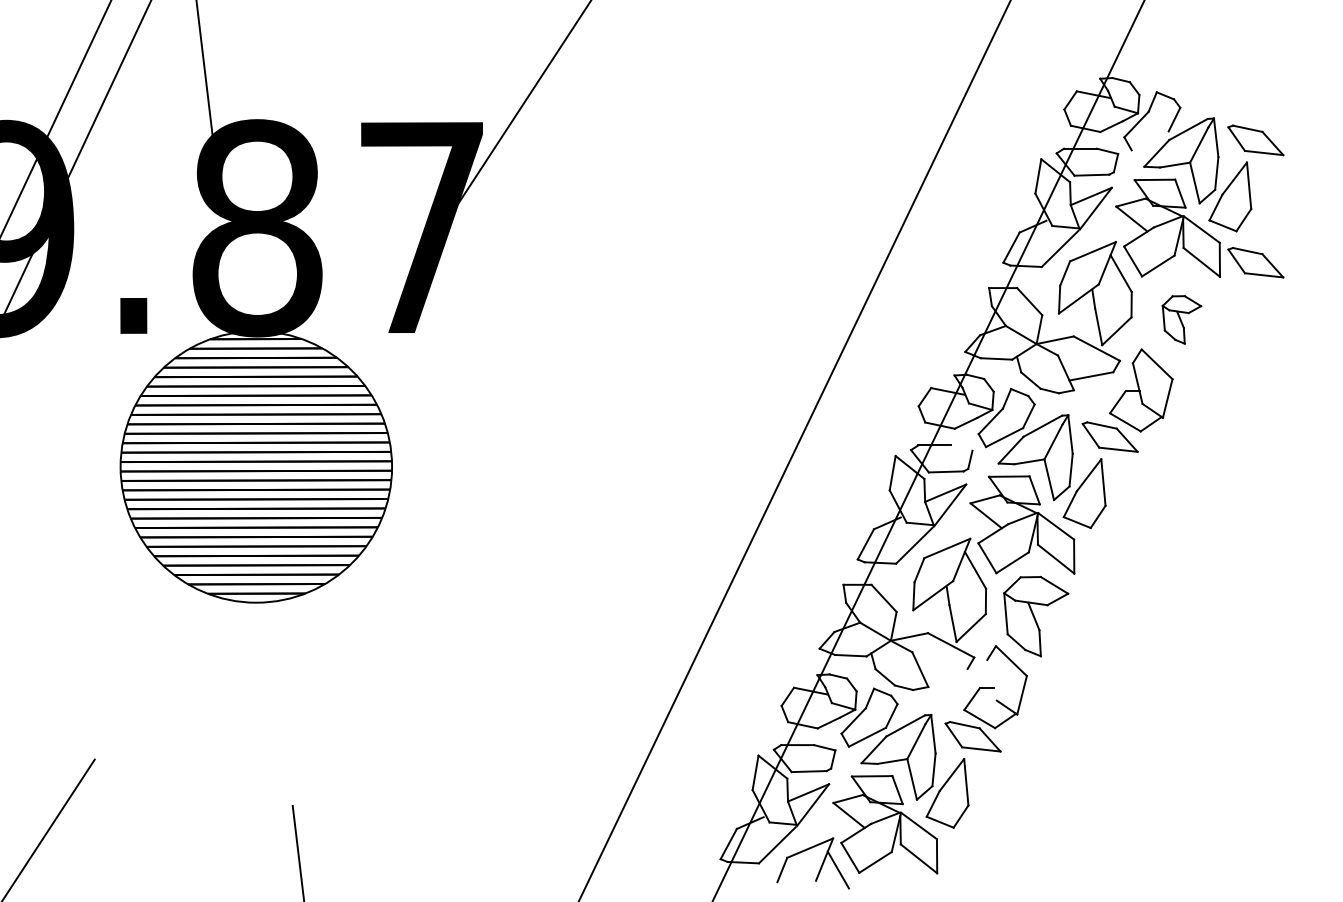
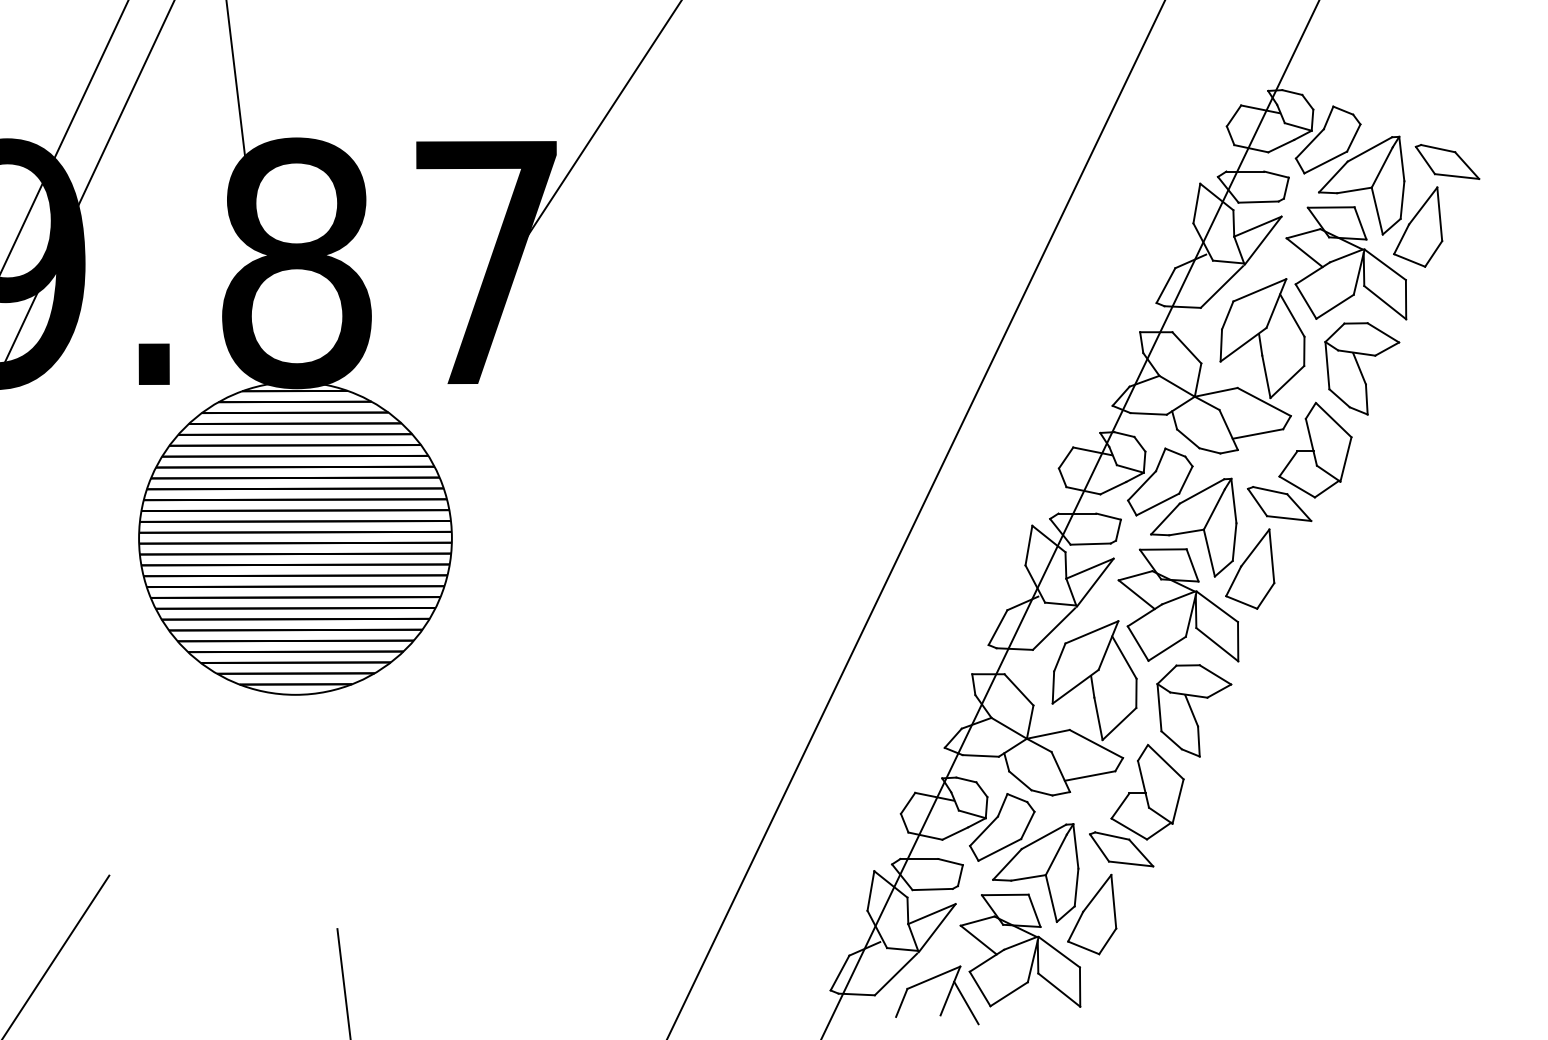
line: (1149, 140) -> (1325, 162), added
part: (1255, 262) -> (1447, 302), removed
part: (1182, 319) -> (1362, 368), size x1.67
line: (961, 447) -> (1108, 516), added
line: (945, 672) -> (1089, 775), added
line: (992, 679) -> (1143, 783), added

